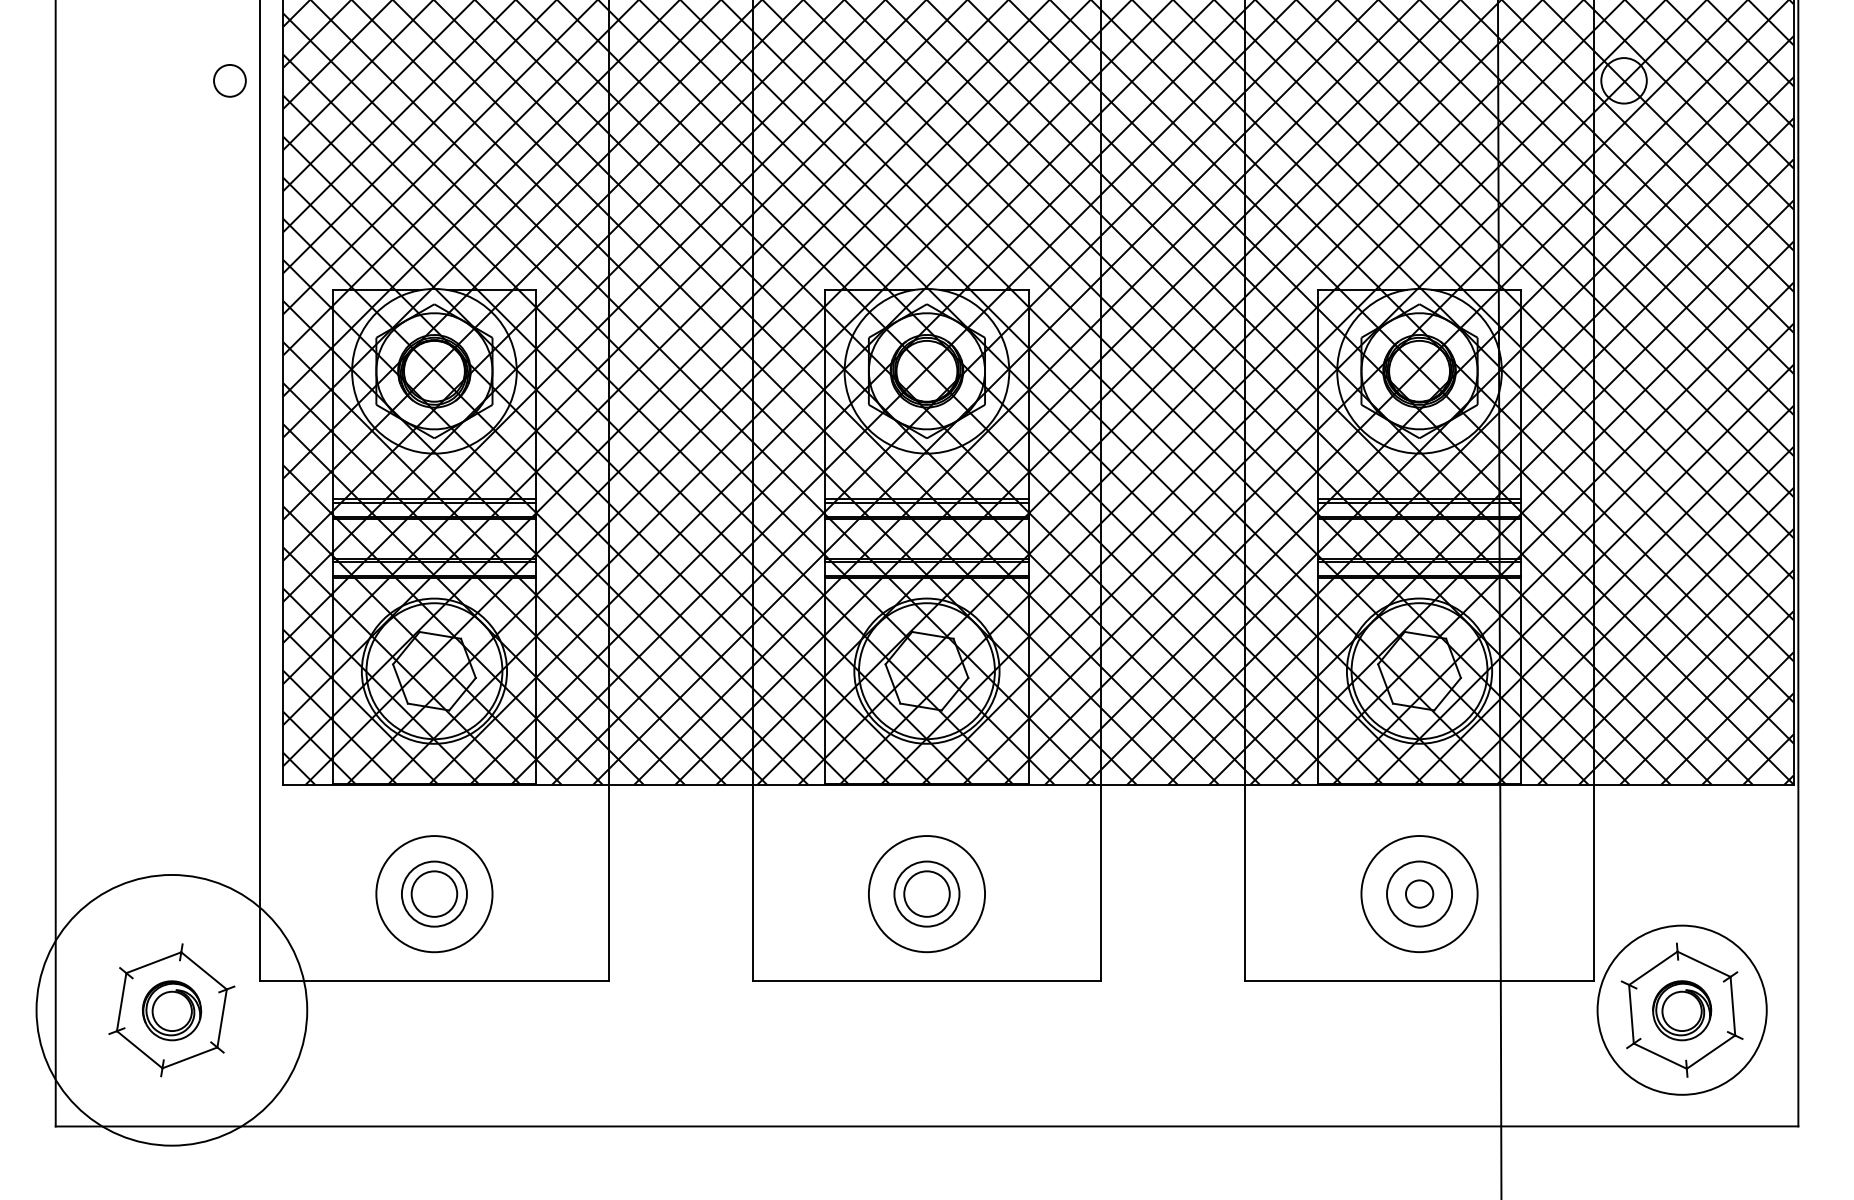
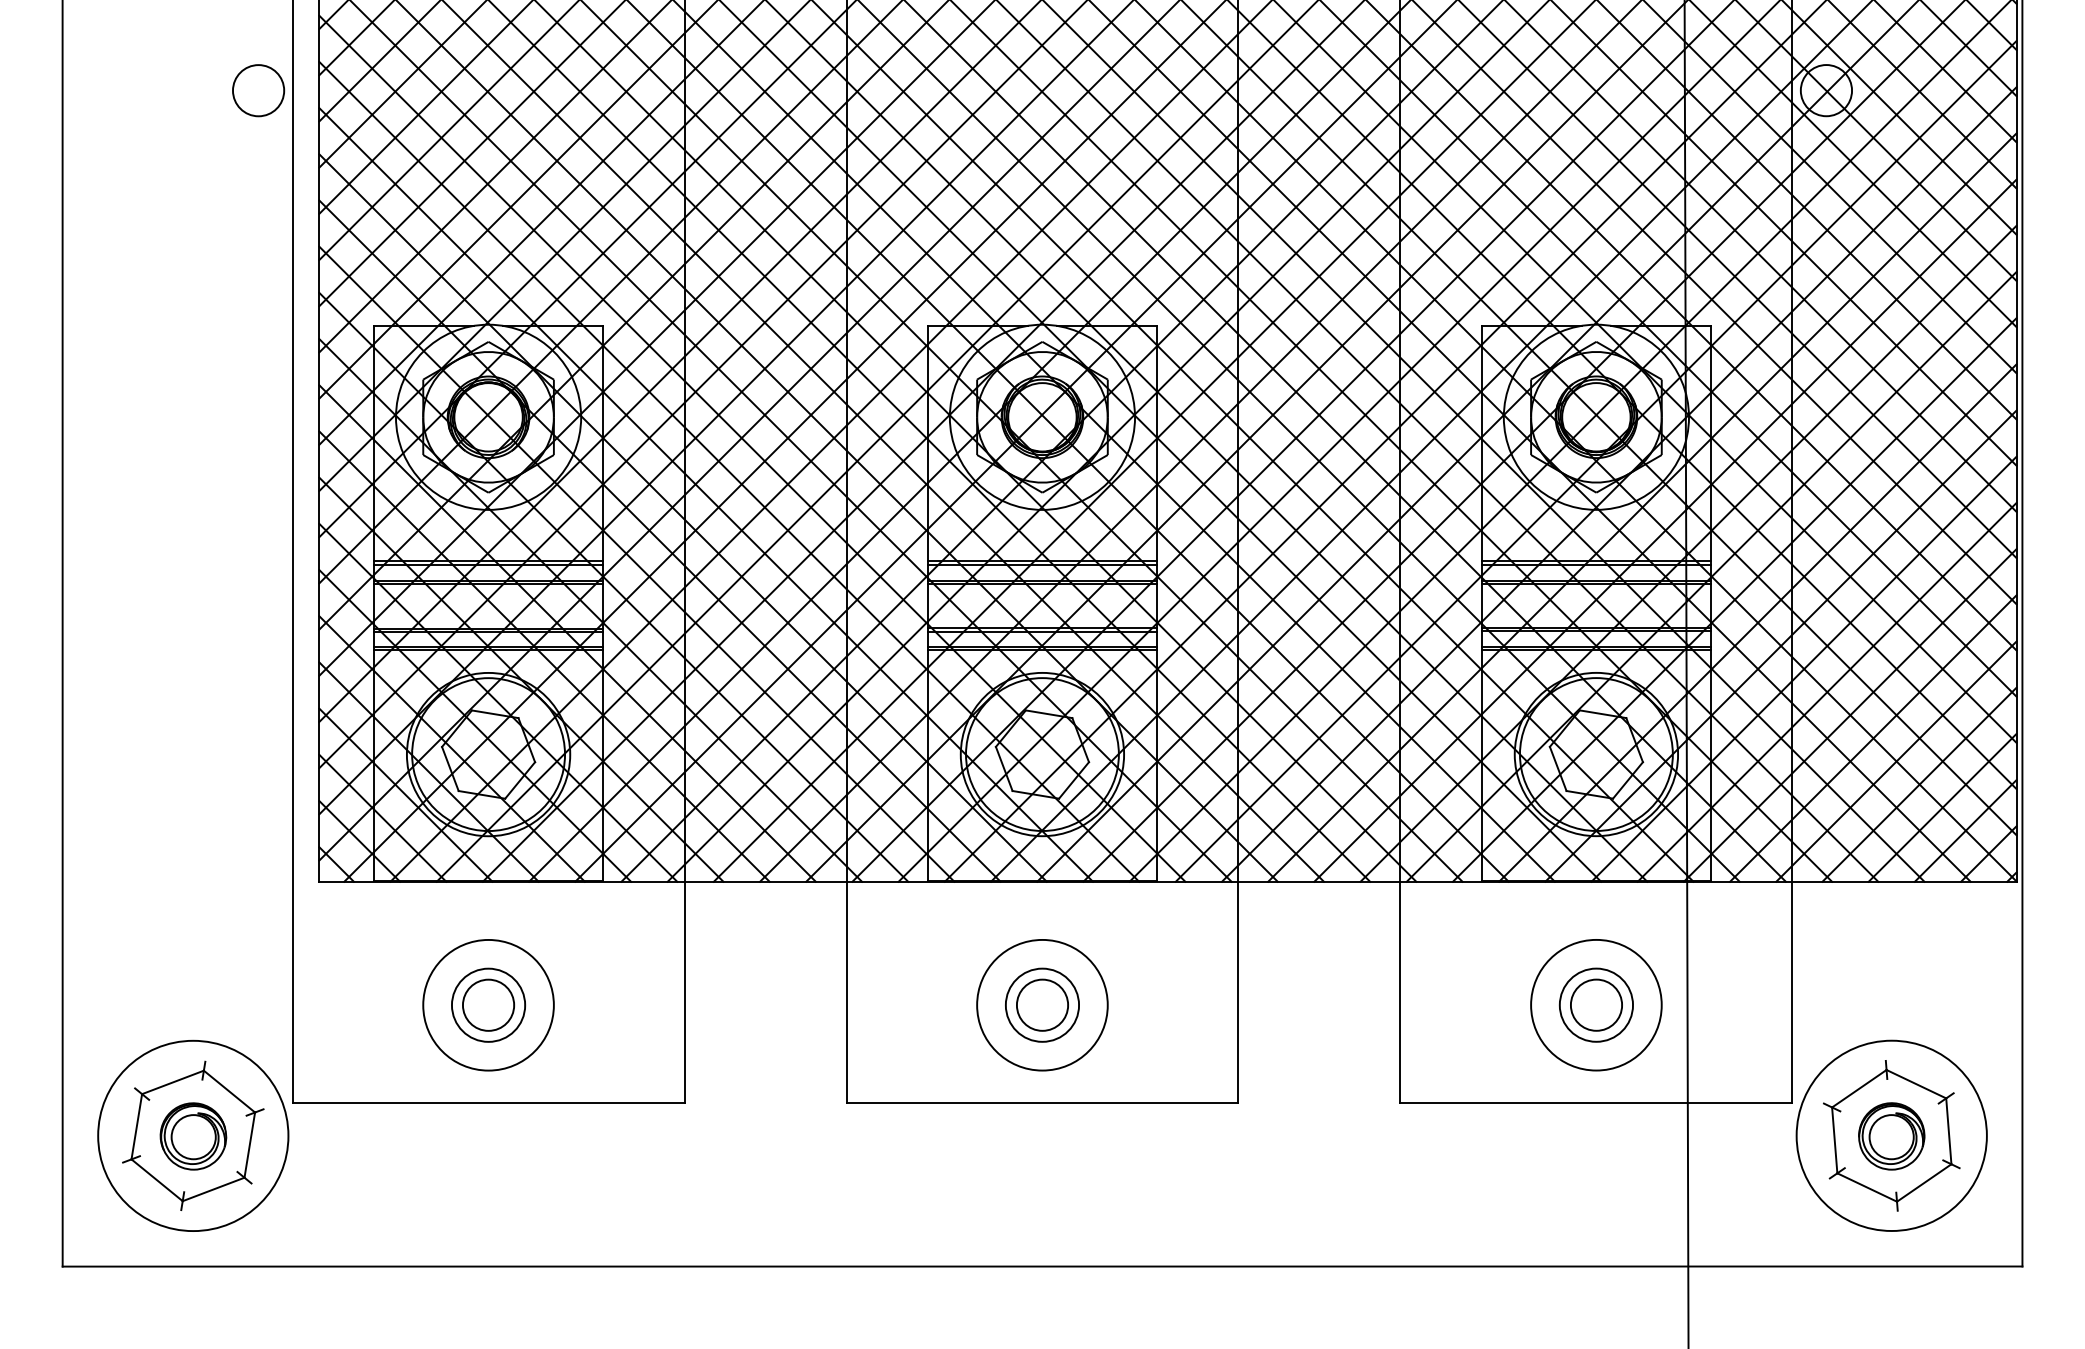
circle: (229, 80) -> (258, 90), size x1.43
circle: (1419, 893) -> (1596, 1004), size x1.67
circle: (172, 1009) -> (193, 1135), size x0.62

